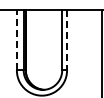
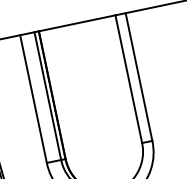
line: (16, 39) -> (32, 98), dashed -> solid
line: (67, 40) -> (140, 78), dashed -> solid

